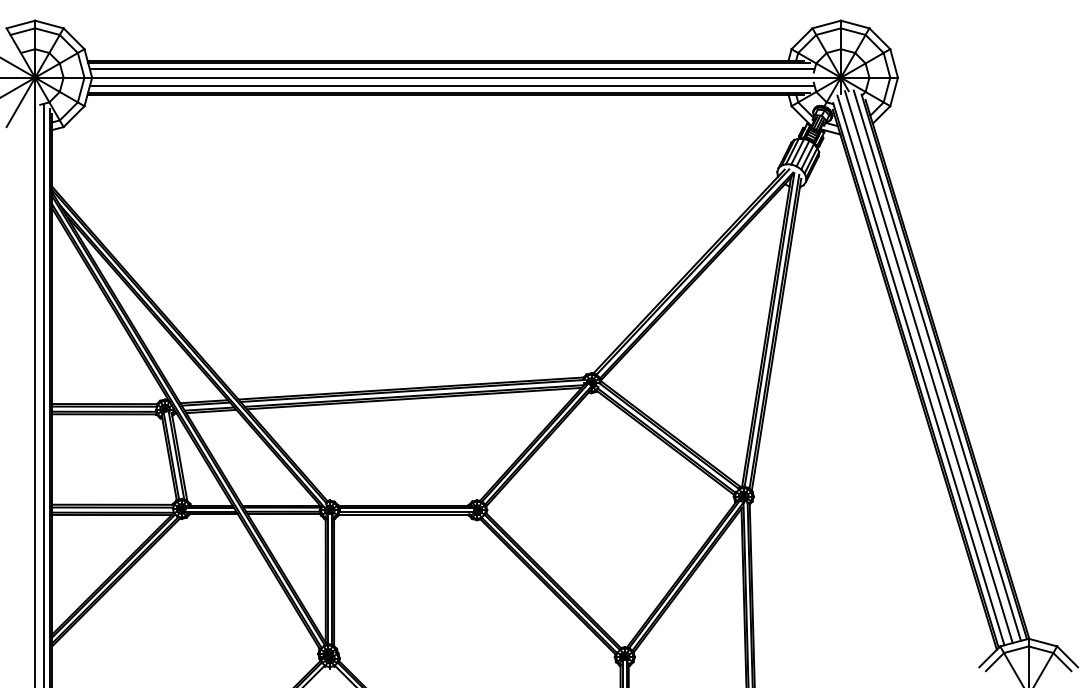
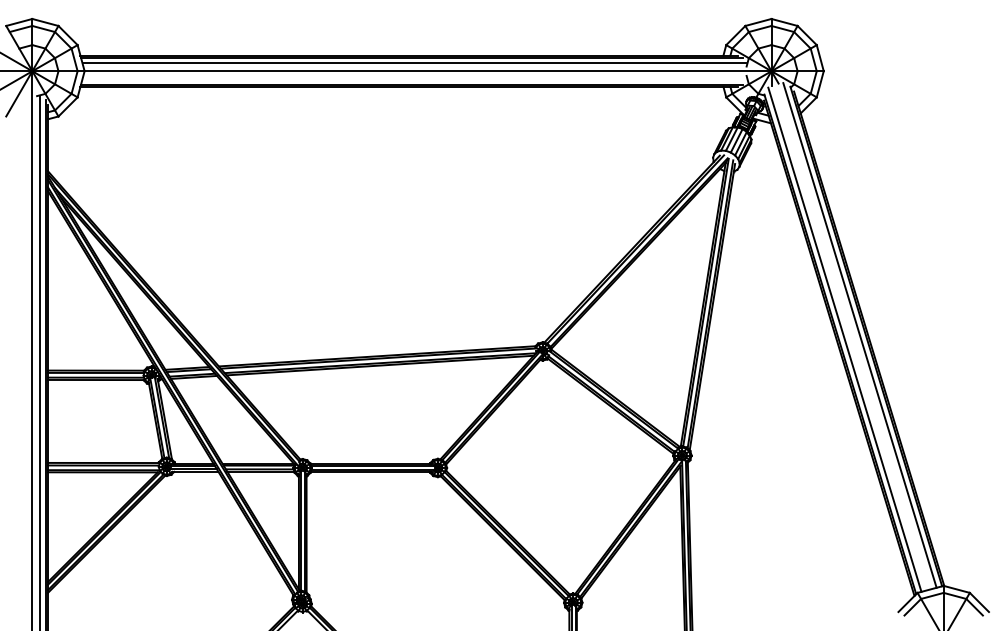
line: (451, 86) -> (414, 79), removed
line: (929, 366) -> (852, 336), removed

